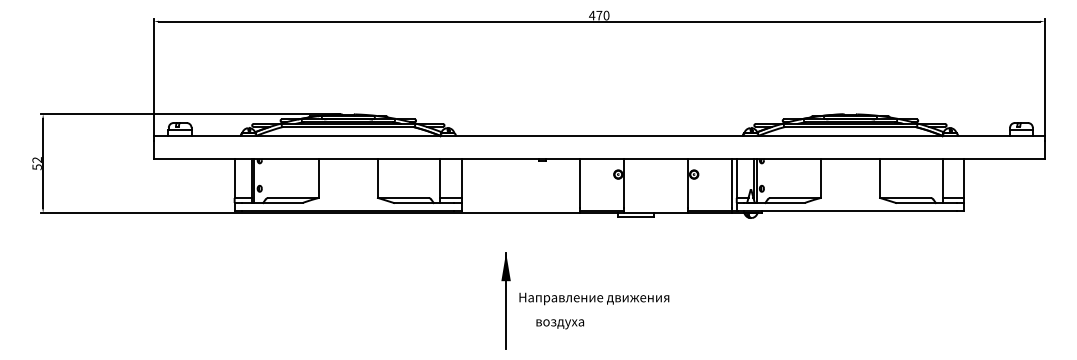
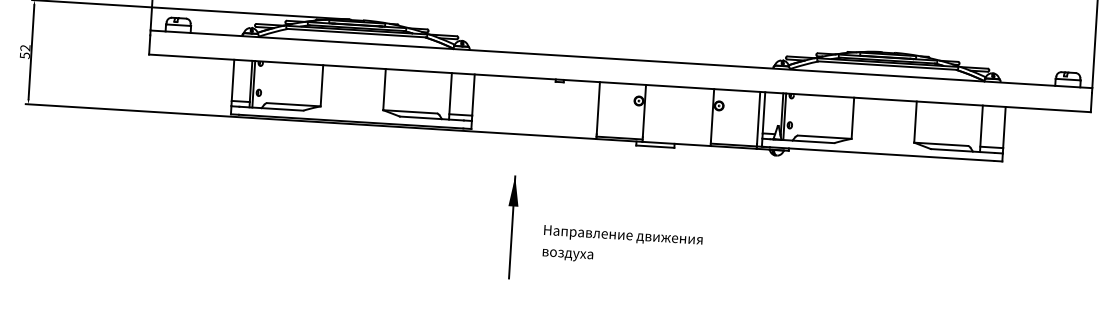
text: (594, 298) -> (623, 235), moved

